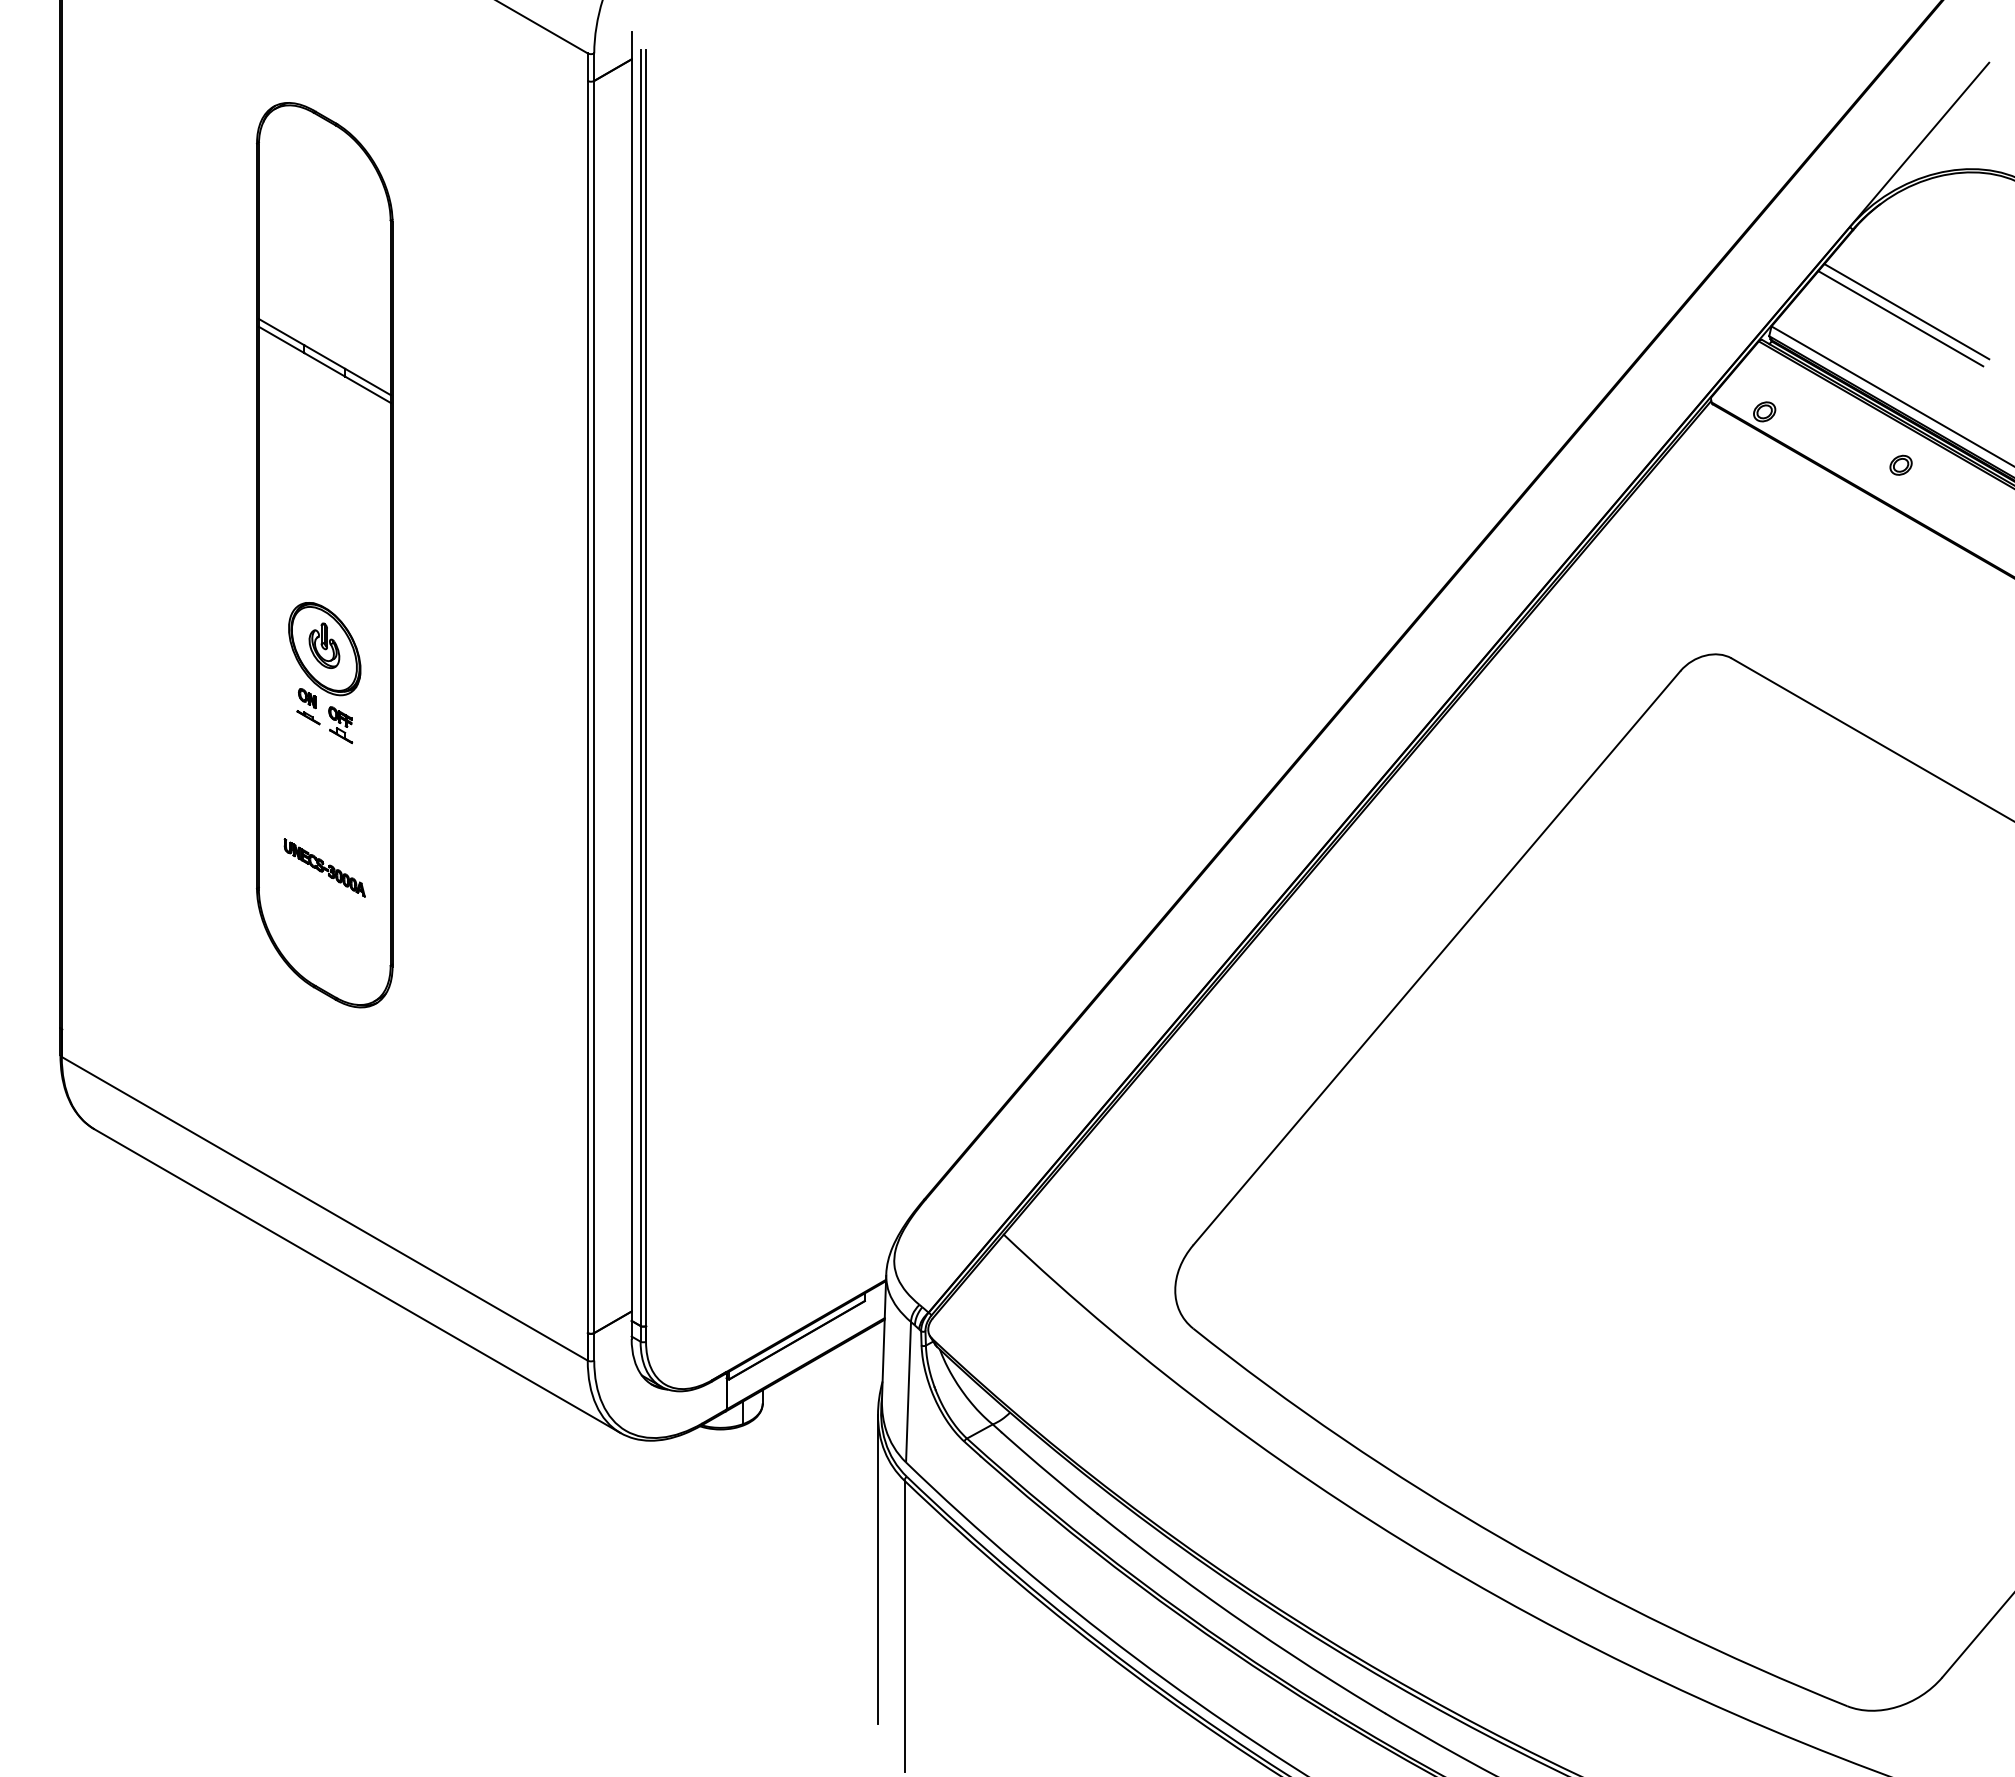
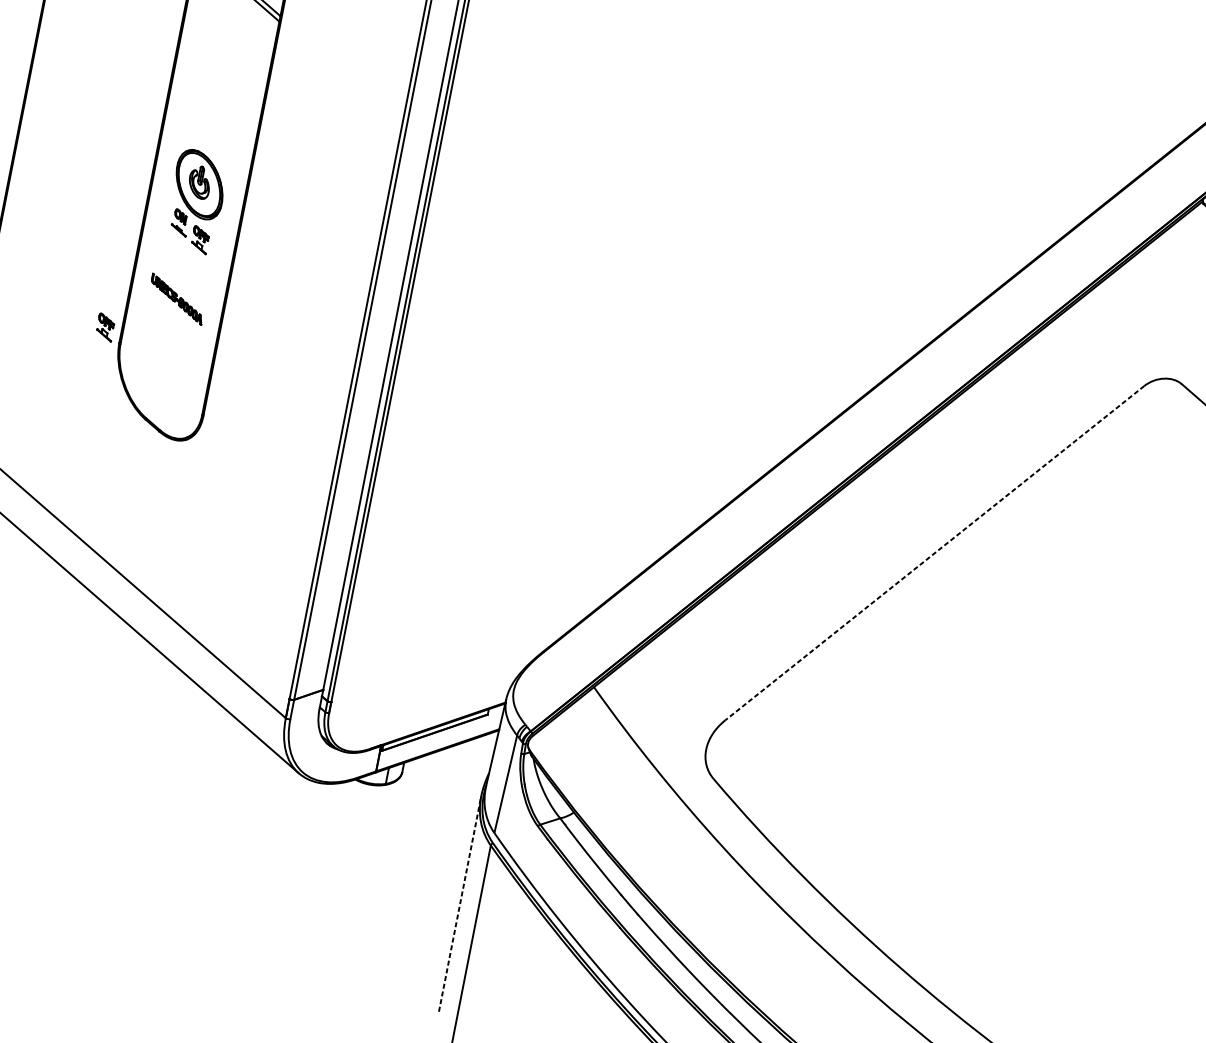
part: (324, 867) -> (177, 298), moved
part: (233, 871) -> (105, 327), added
line: (1436, 958) -> (934, 553), solid -> dashed
line: (878, 1568) -> (460, 903), solid -> dashed

